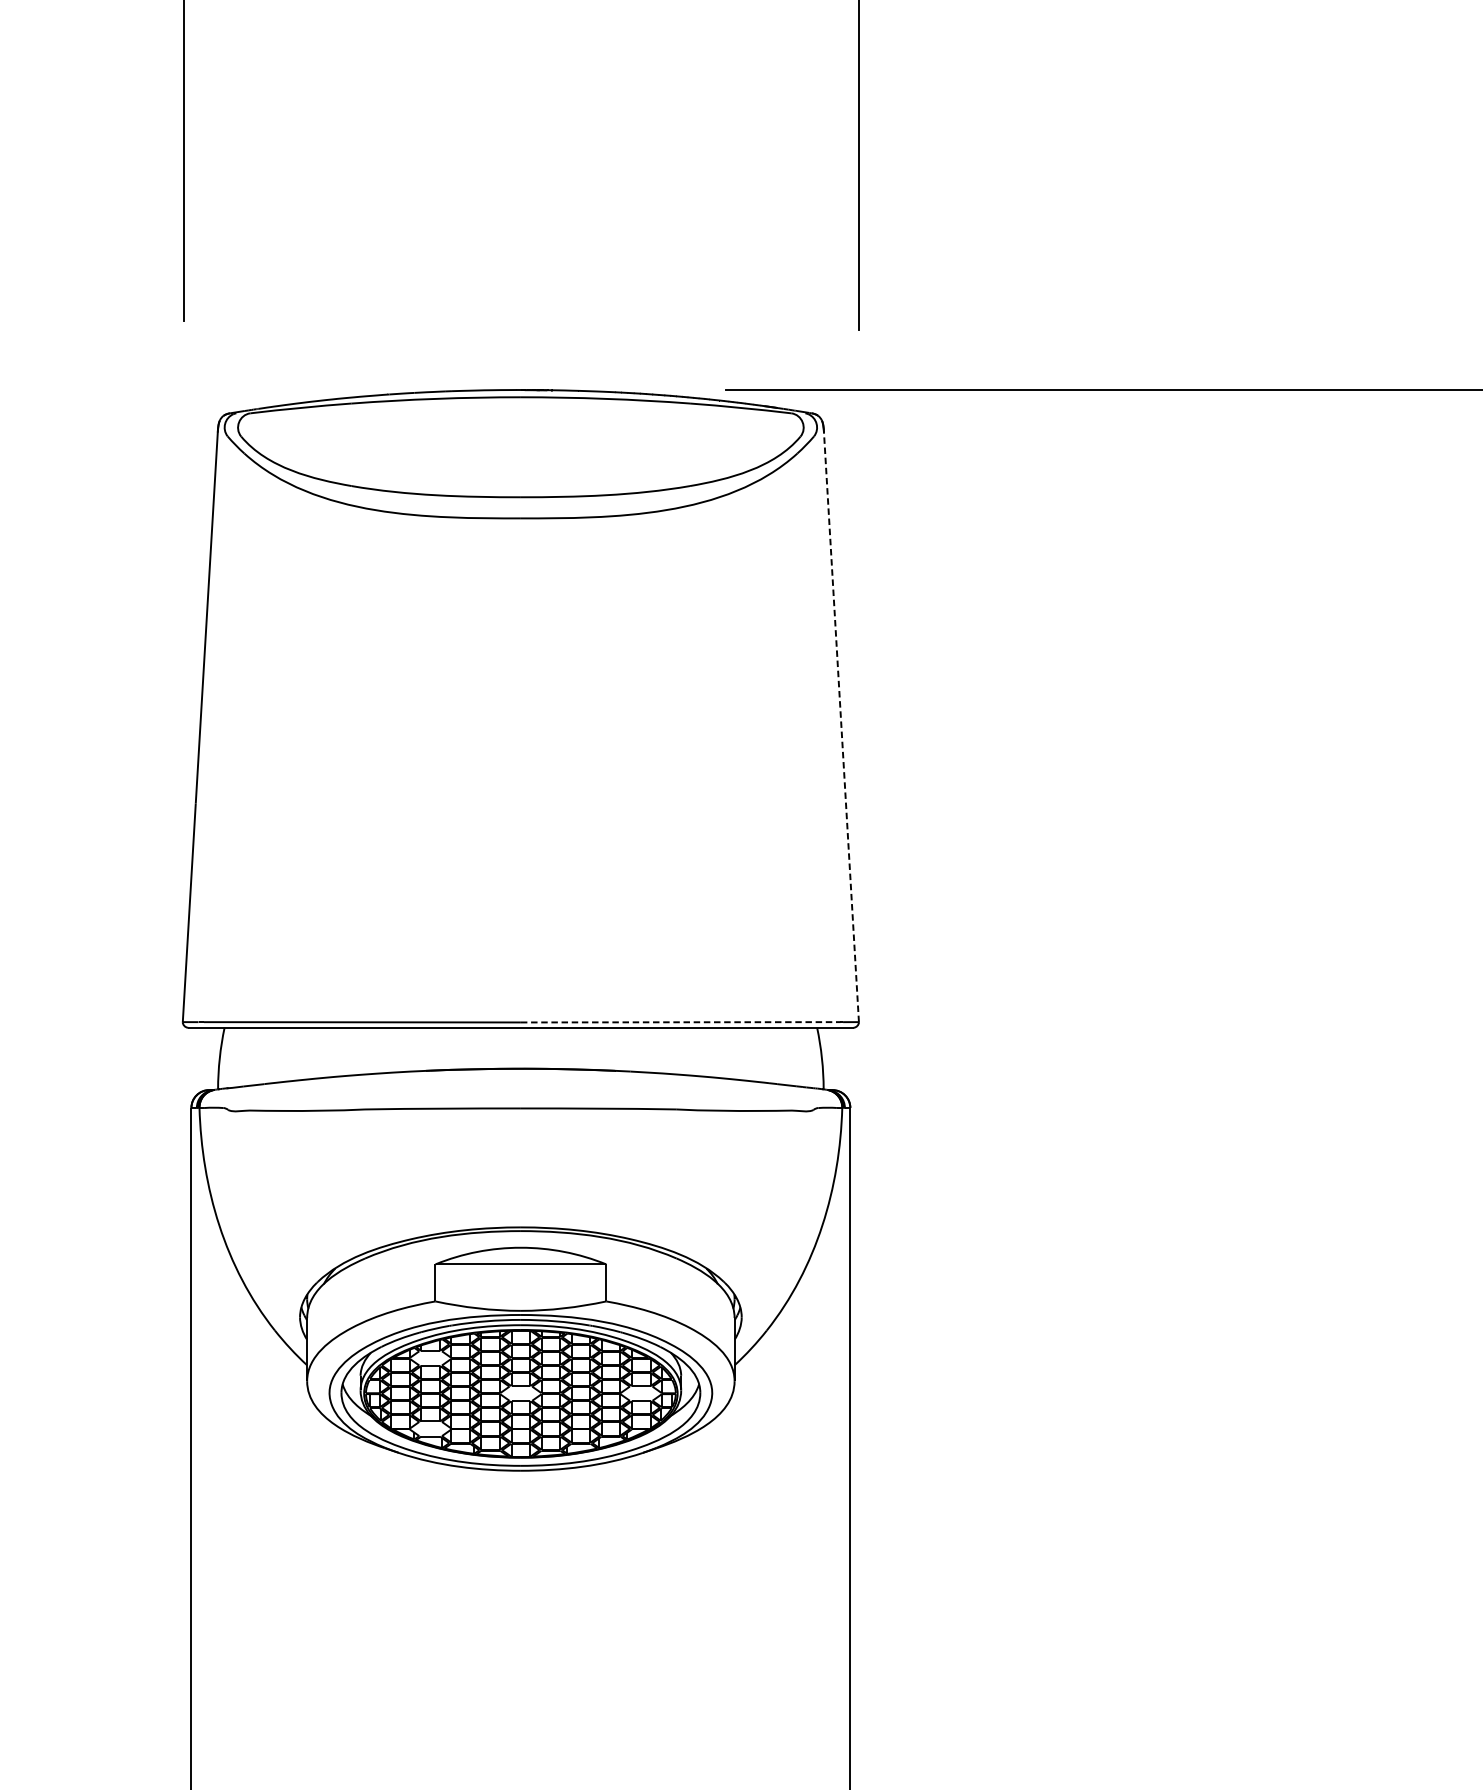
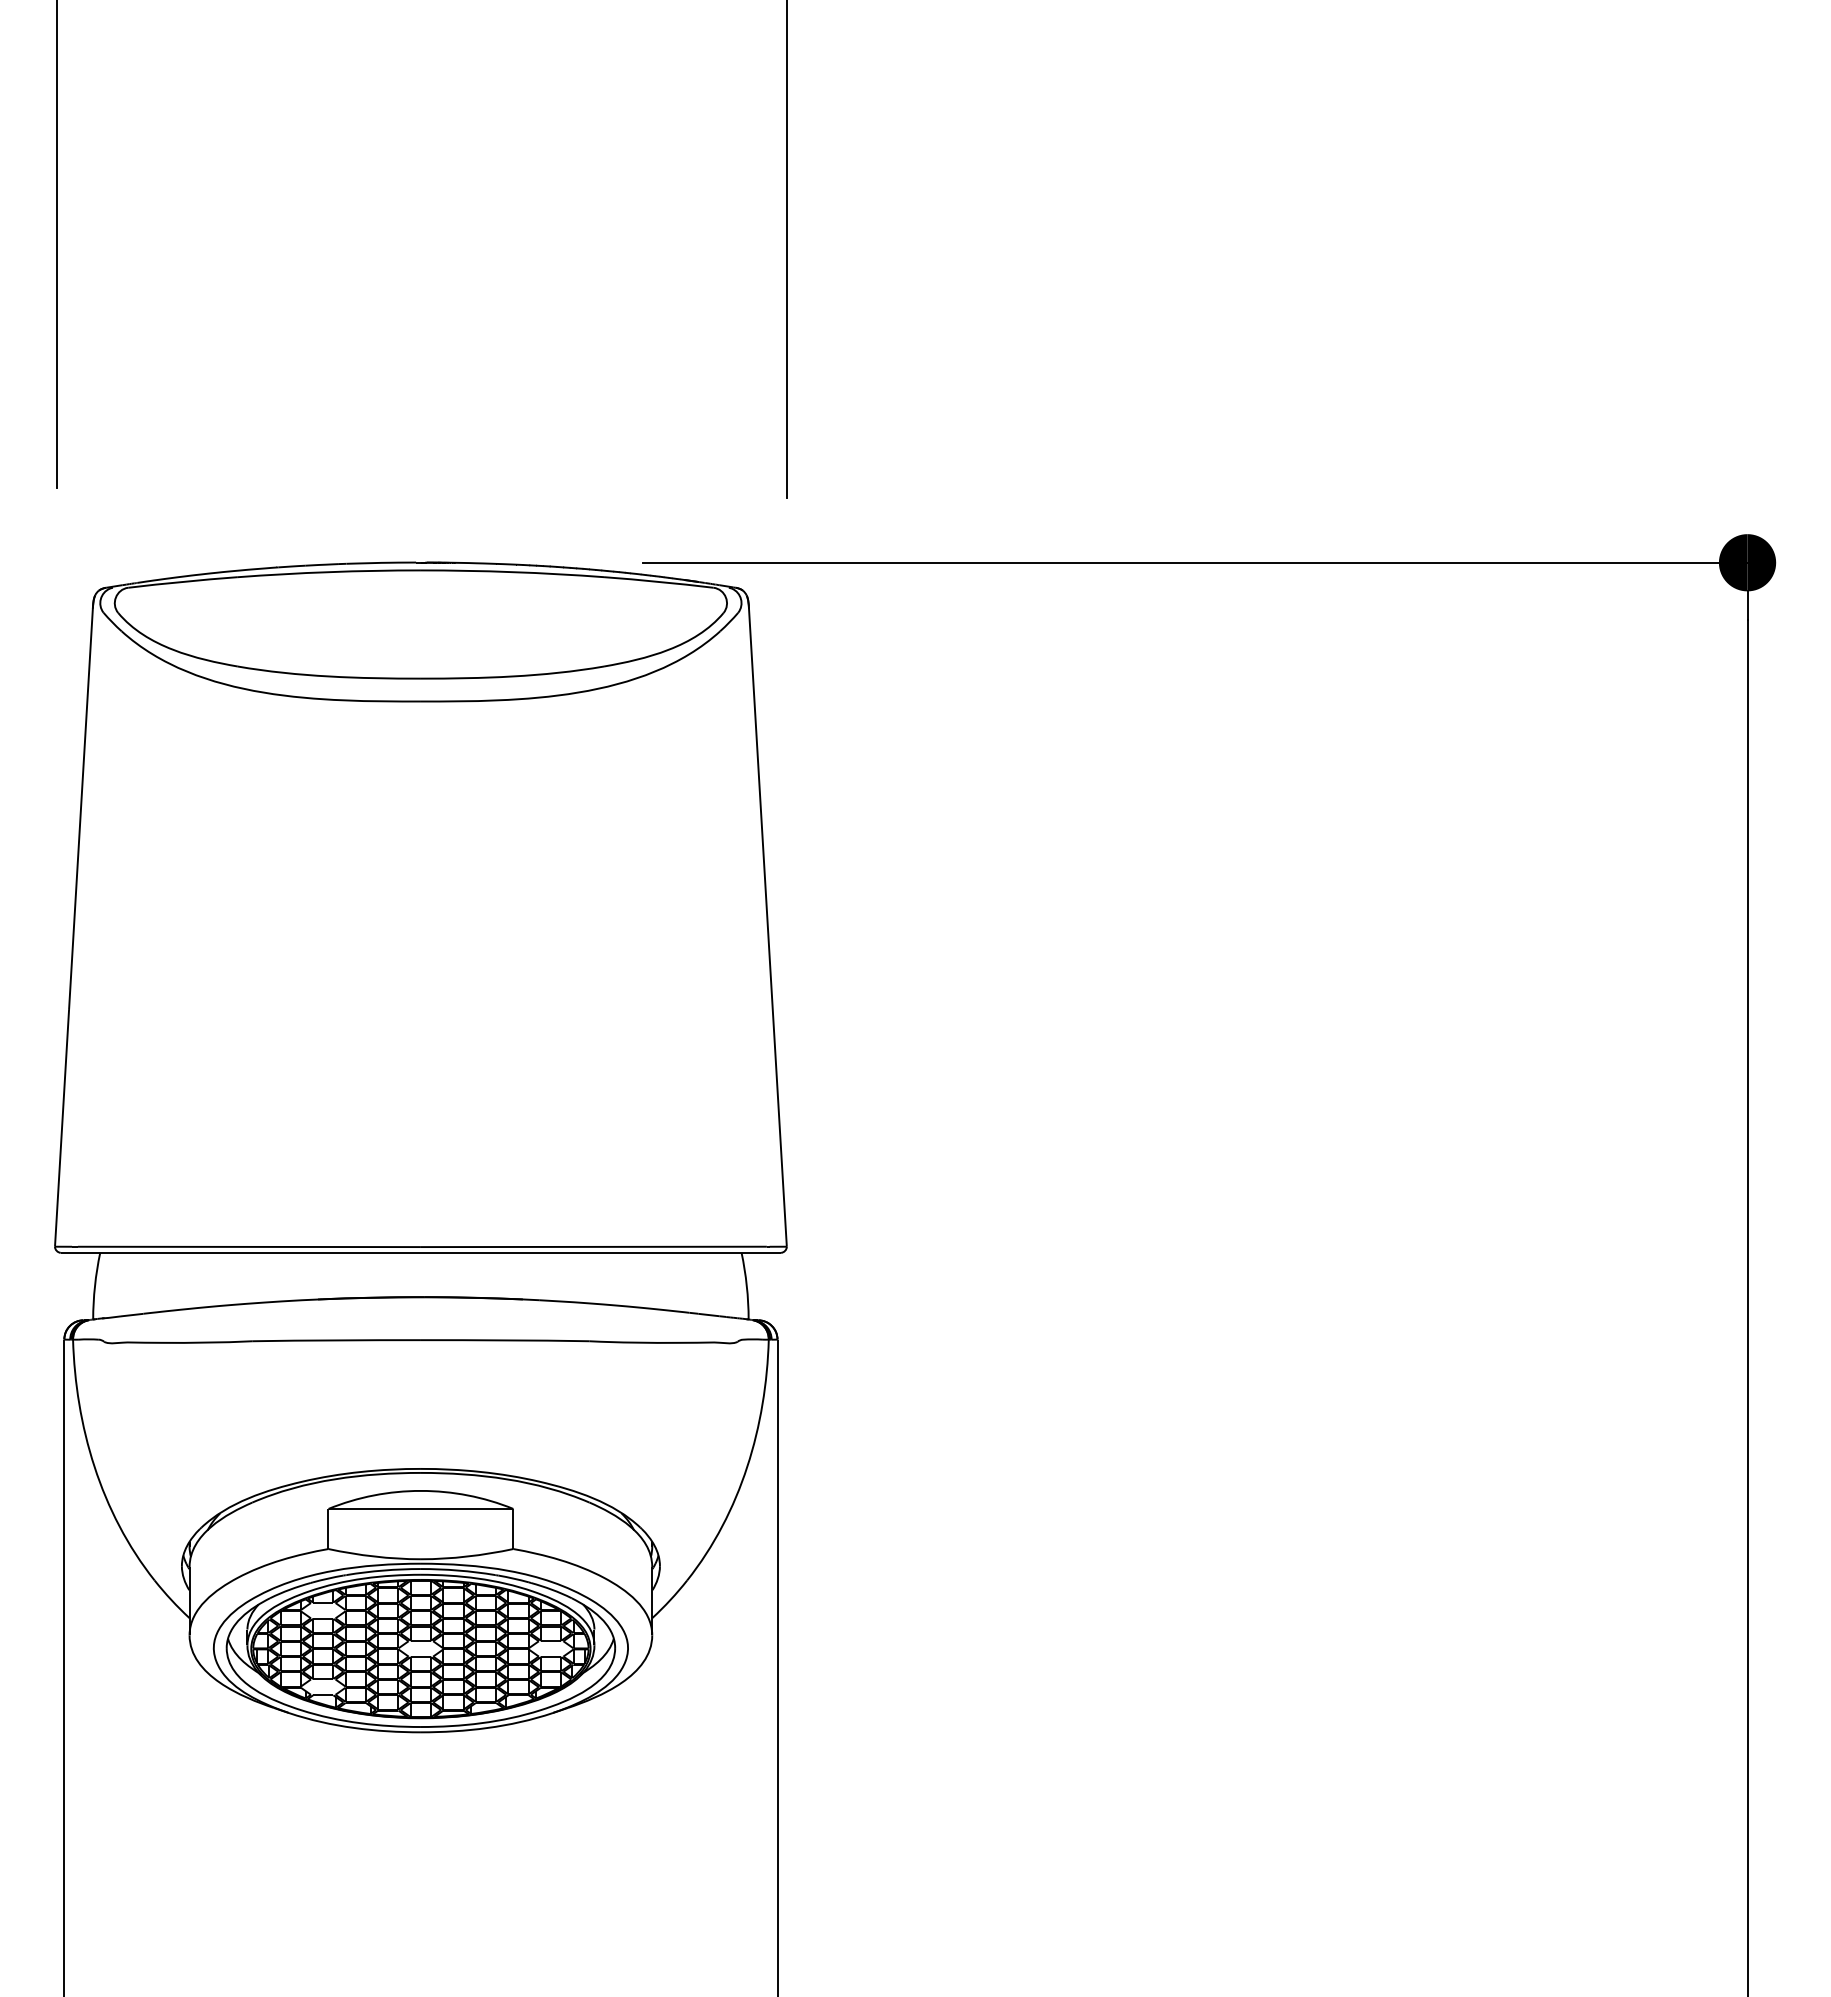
line: (841, 727) -> (767, 927), dashed -> solid
line: (680, 1021) -> (593, 1246), dashed -> solid

